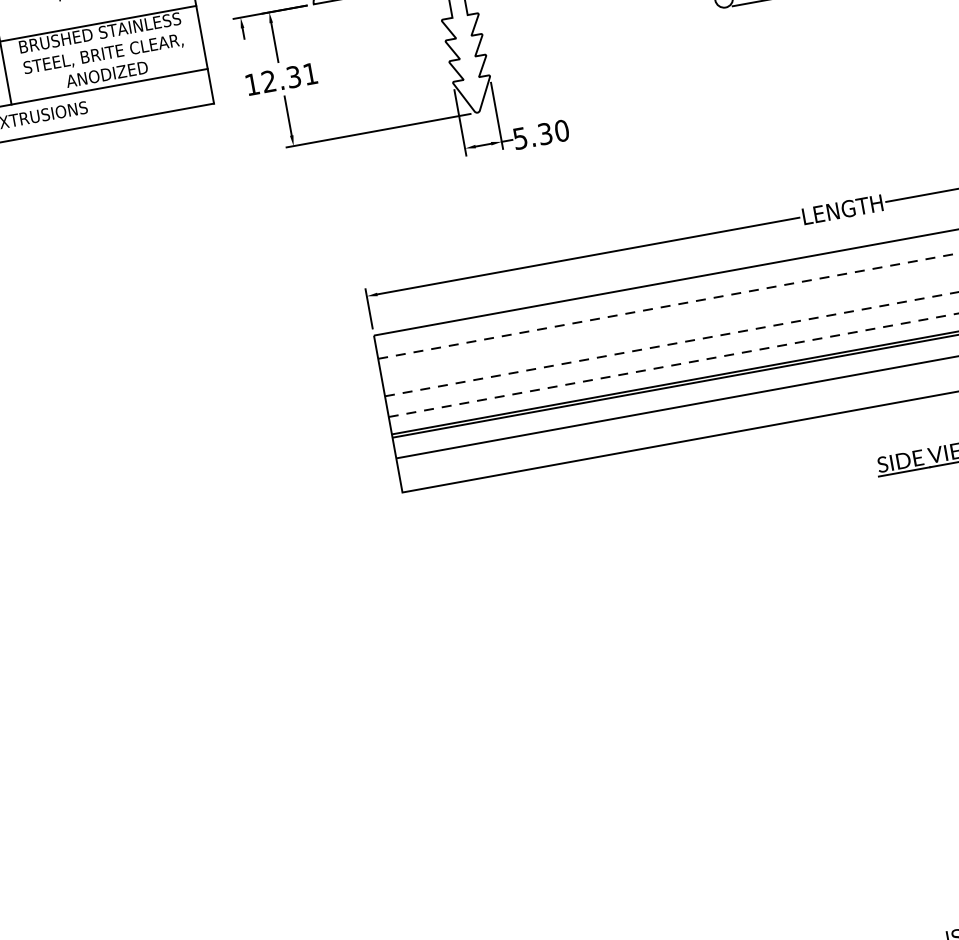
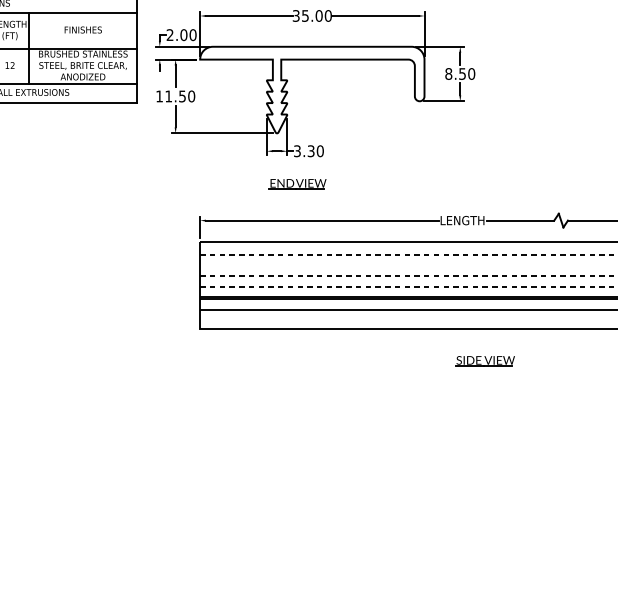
text: (290, 77) -> (180, 96), 12.31 -> 11.50
text: (520, 137) -> (297, 150), 5.30 -> 3.30
part: (531, 198) -> (297, 184), added

